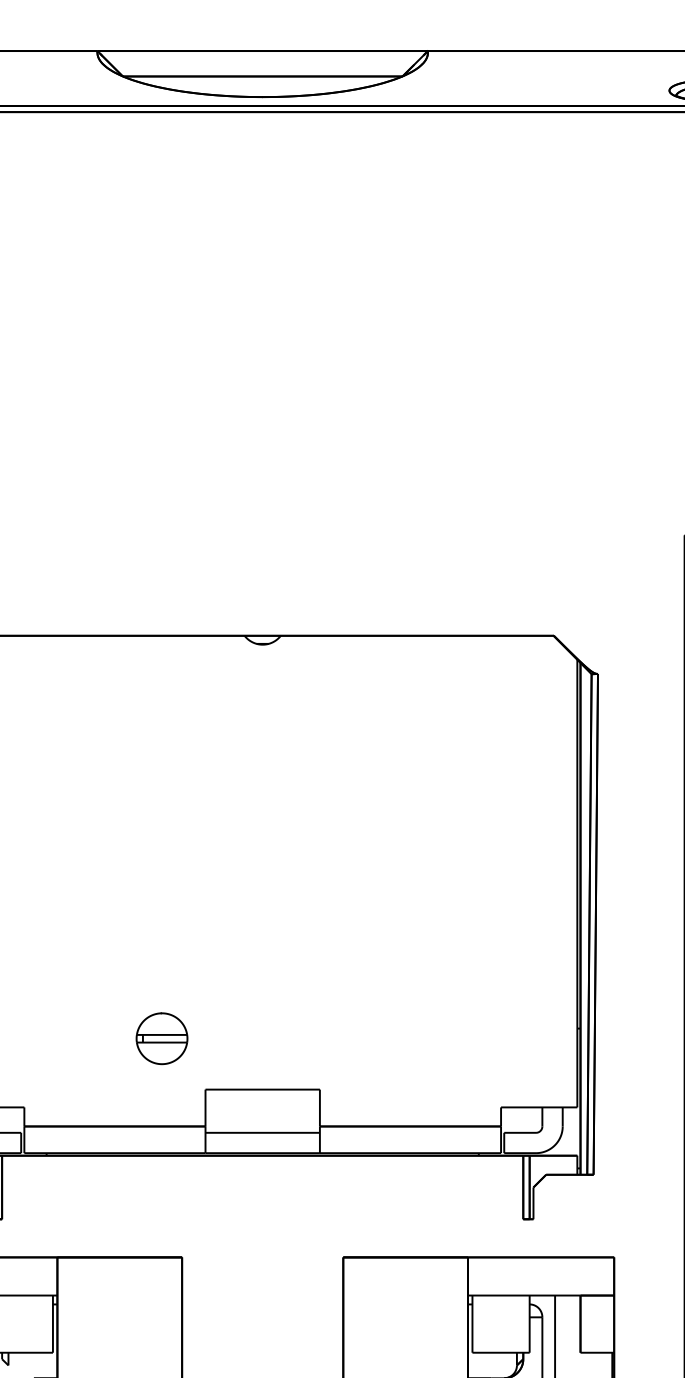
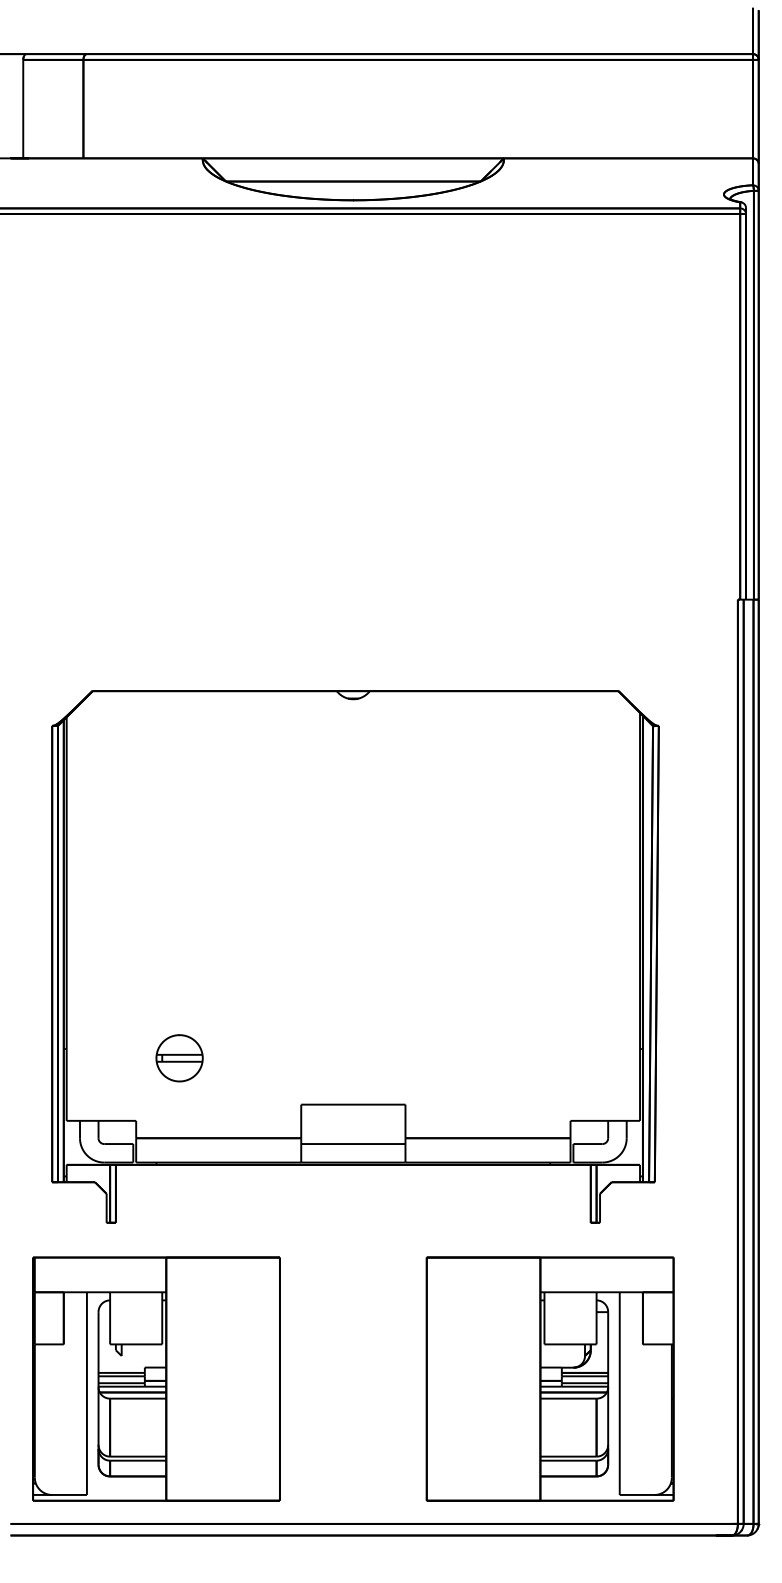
part: (161, 1038) -> (179, 1058), moved

